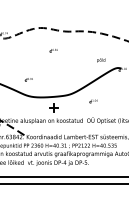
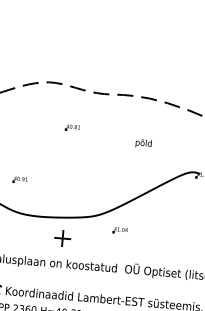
text: (101, 60) -> (144, 143), moved
part: (93, 101) -> (119, 231), moved

